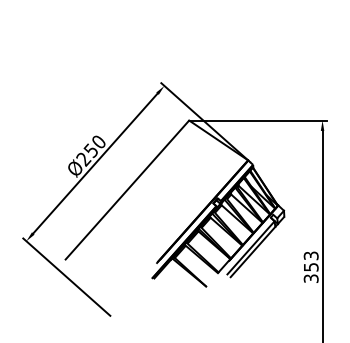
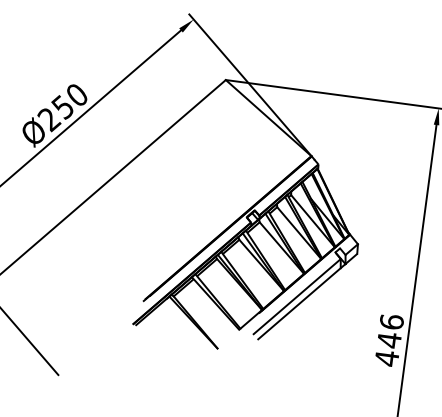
text: (310, 267) -> (388, 340), 353 -> 446

